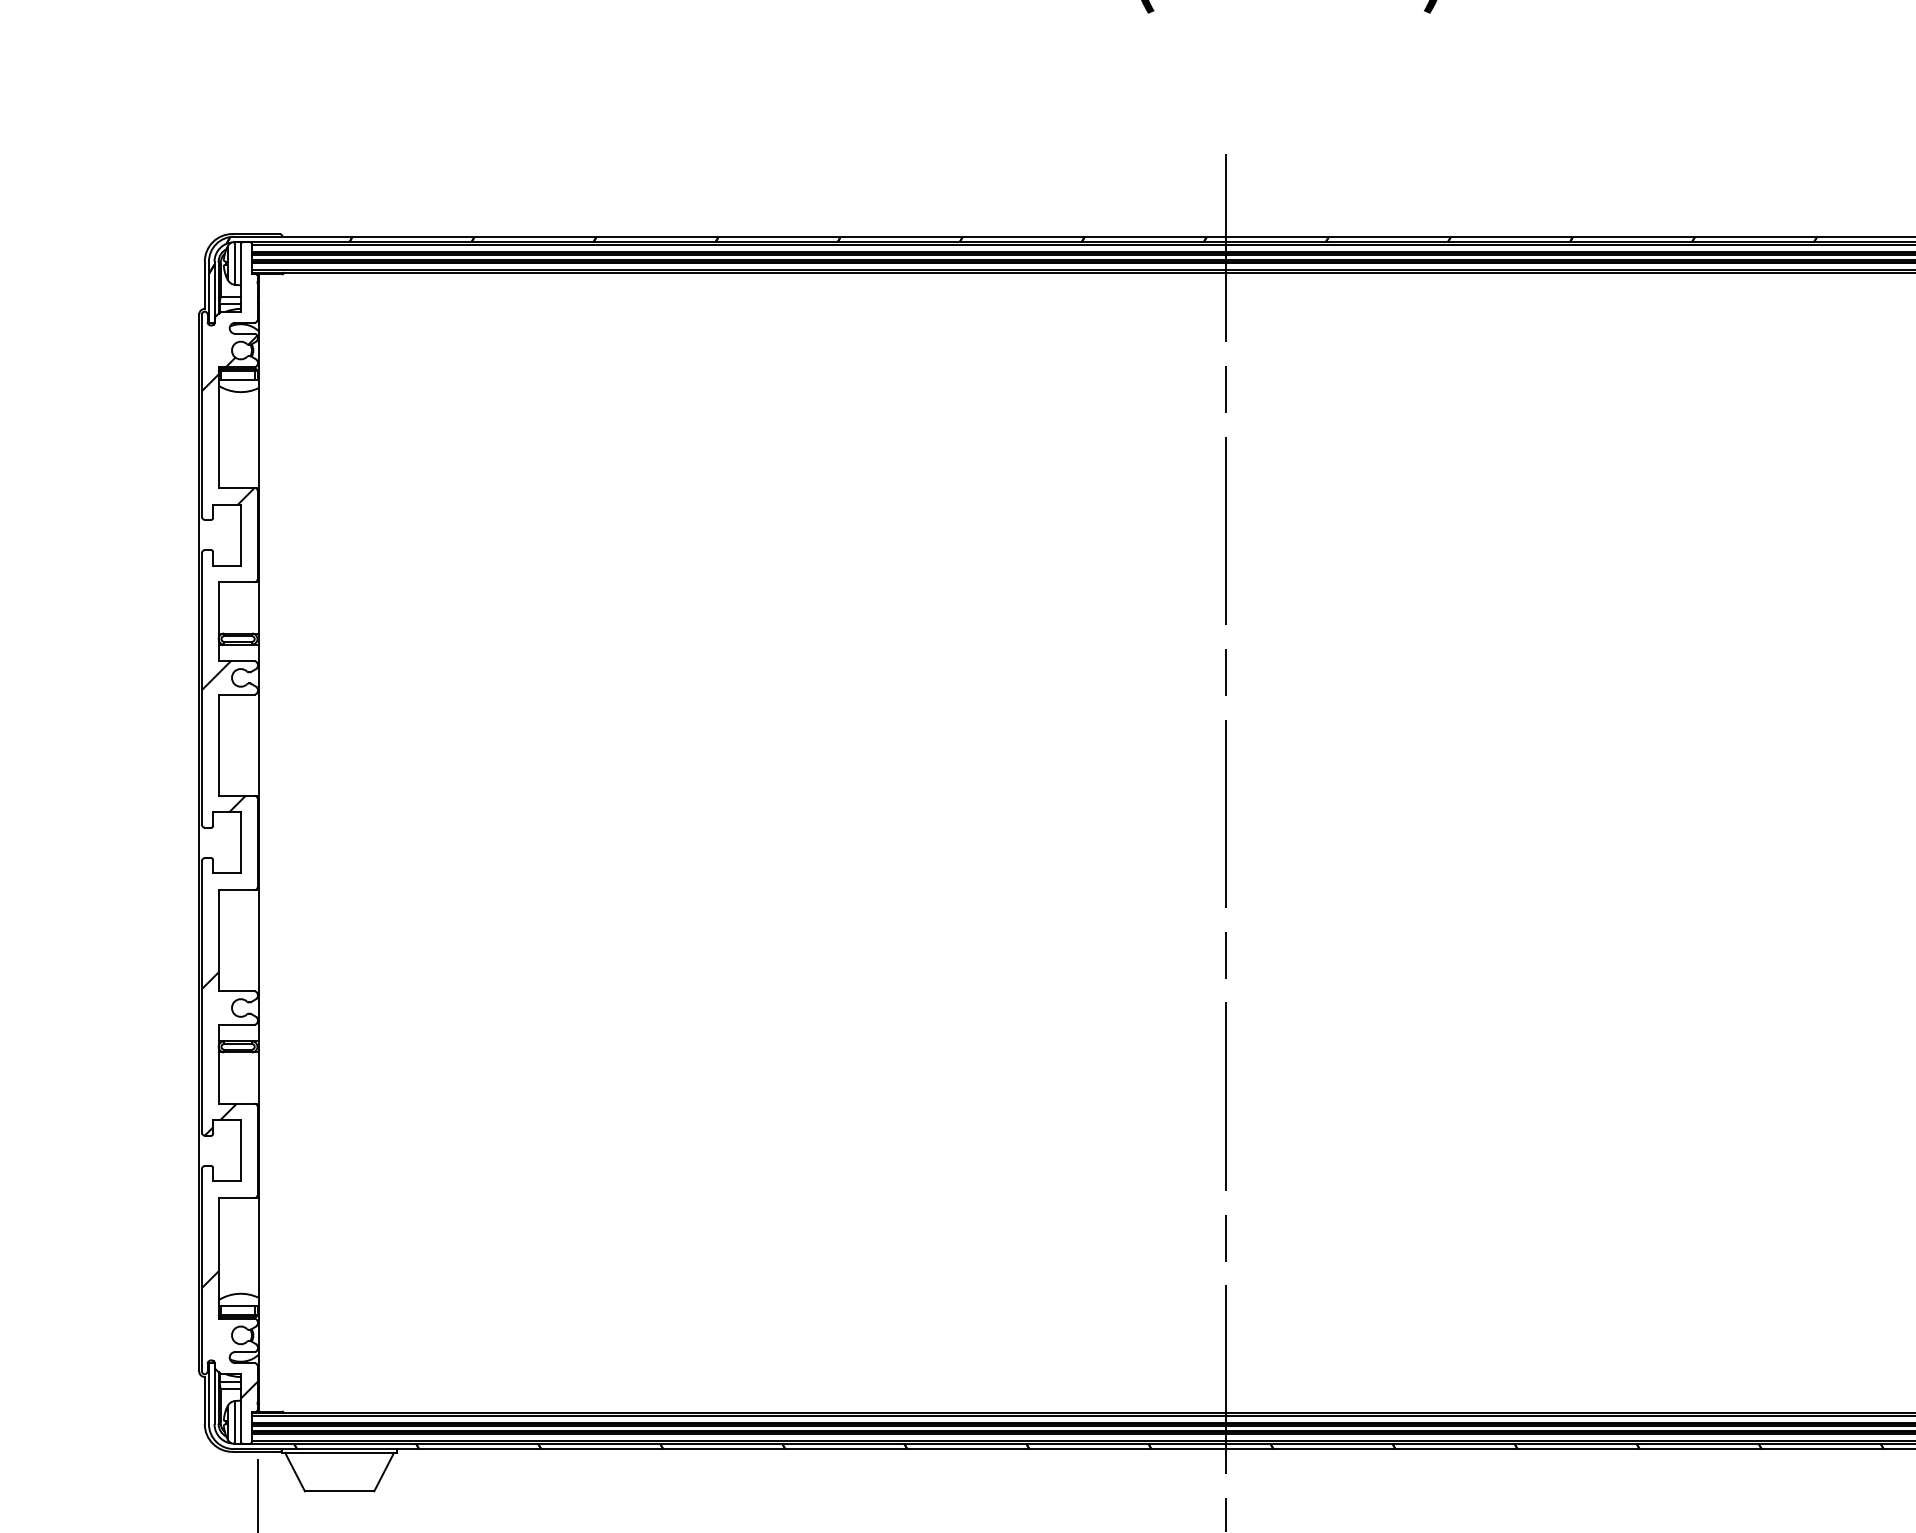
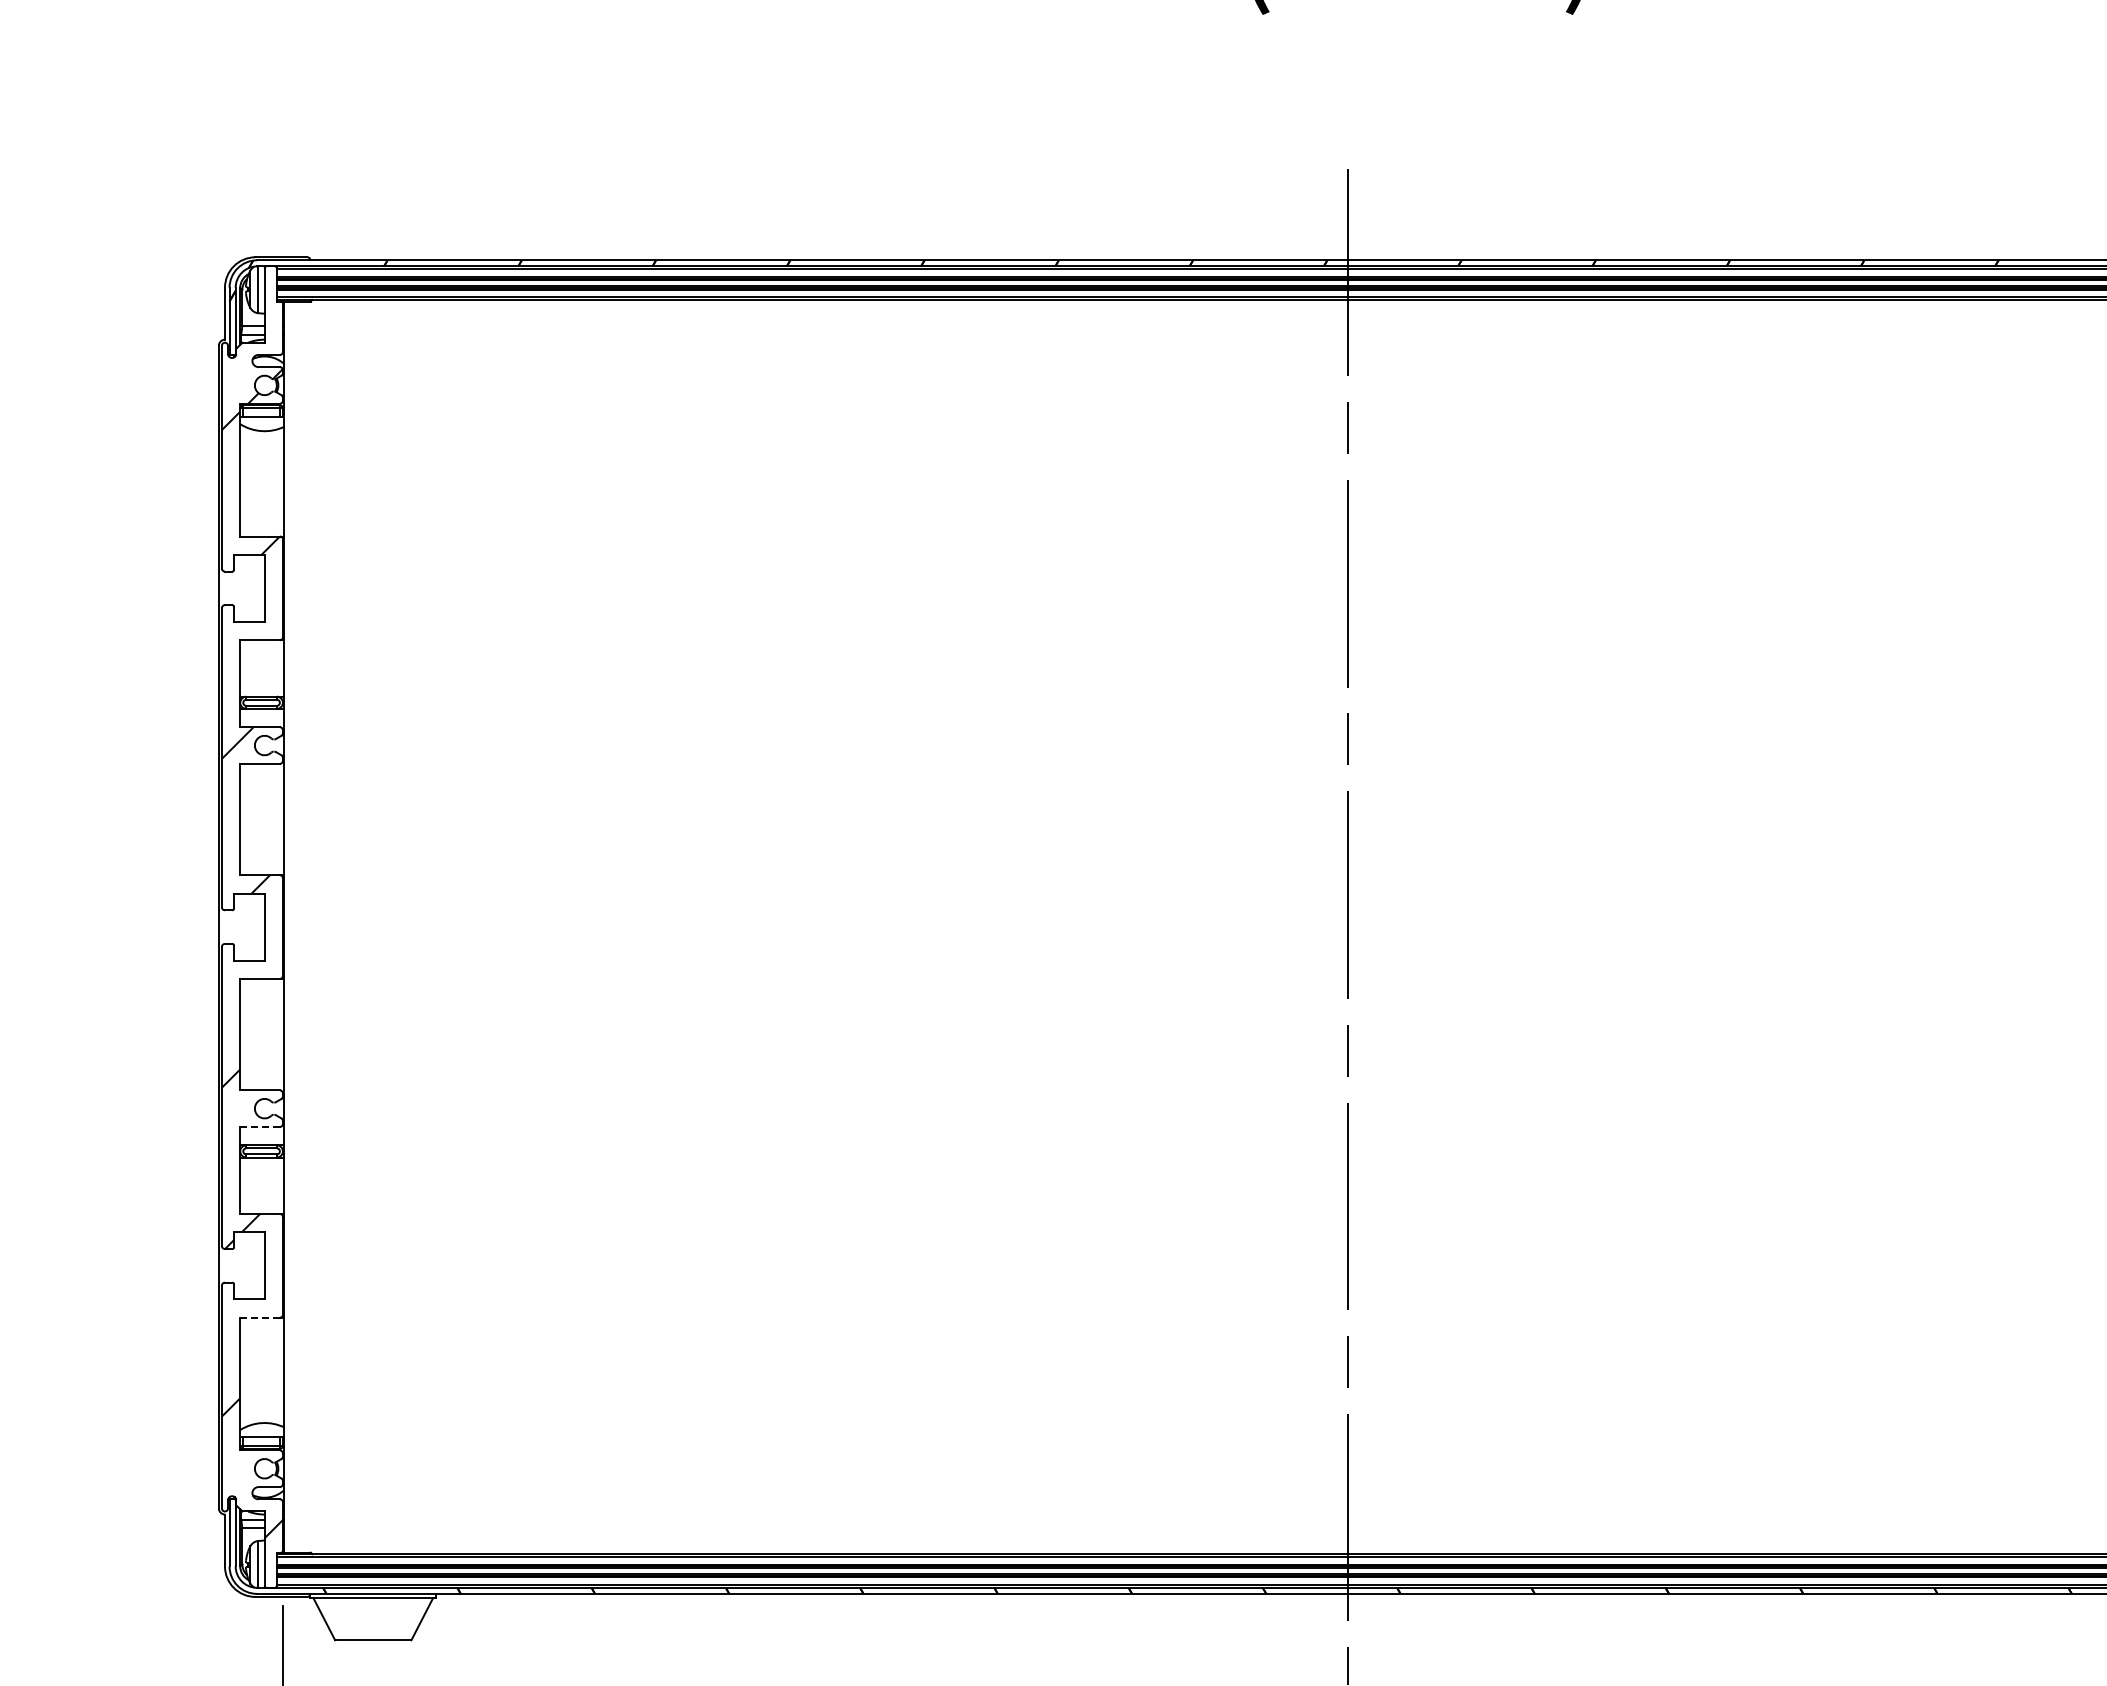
line: (237, 1024) -> (260, 1126), solid -> dashed
line: (237, 1197) -> (260, 1317), solid -> dashed

